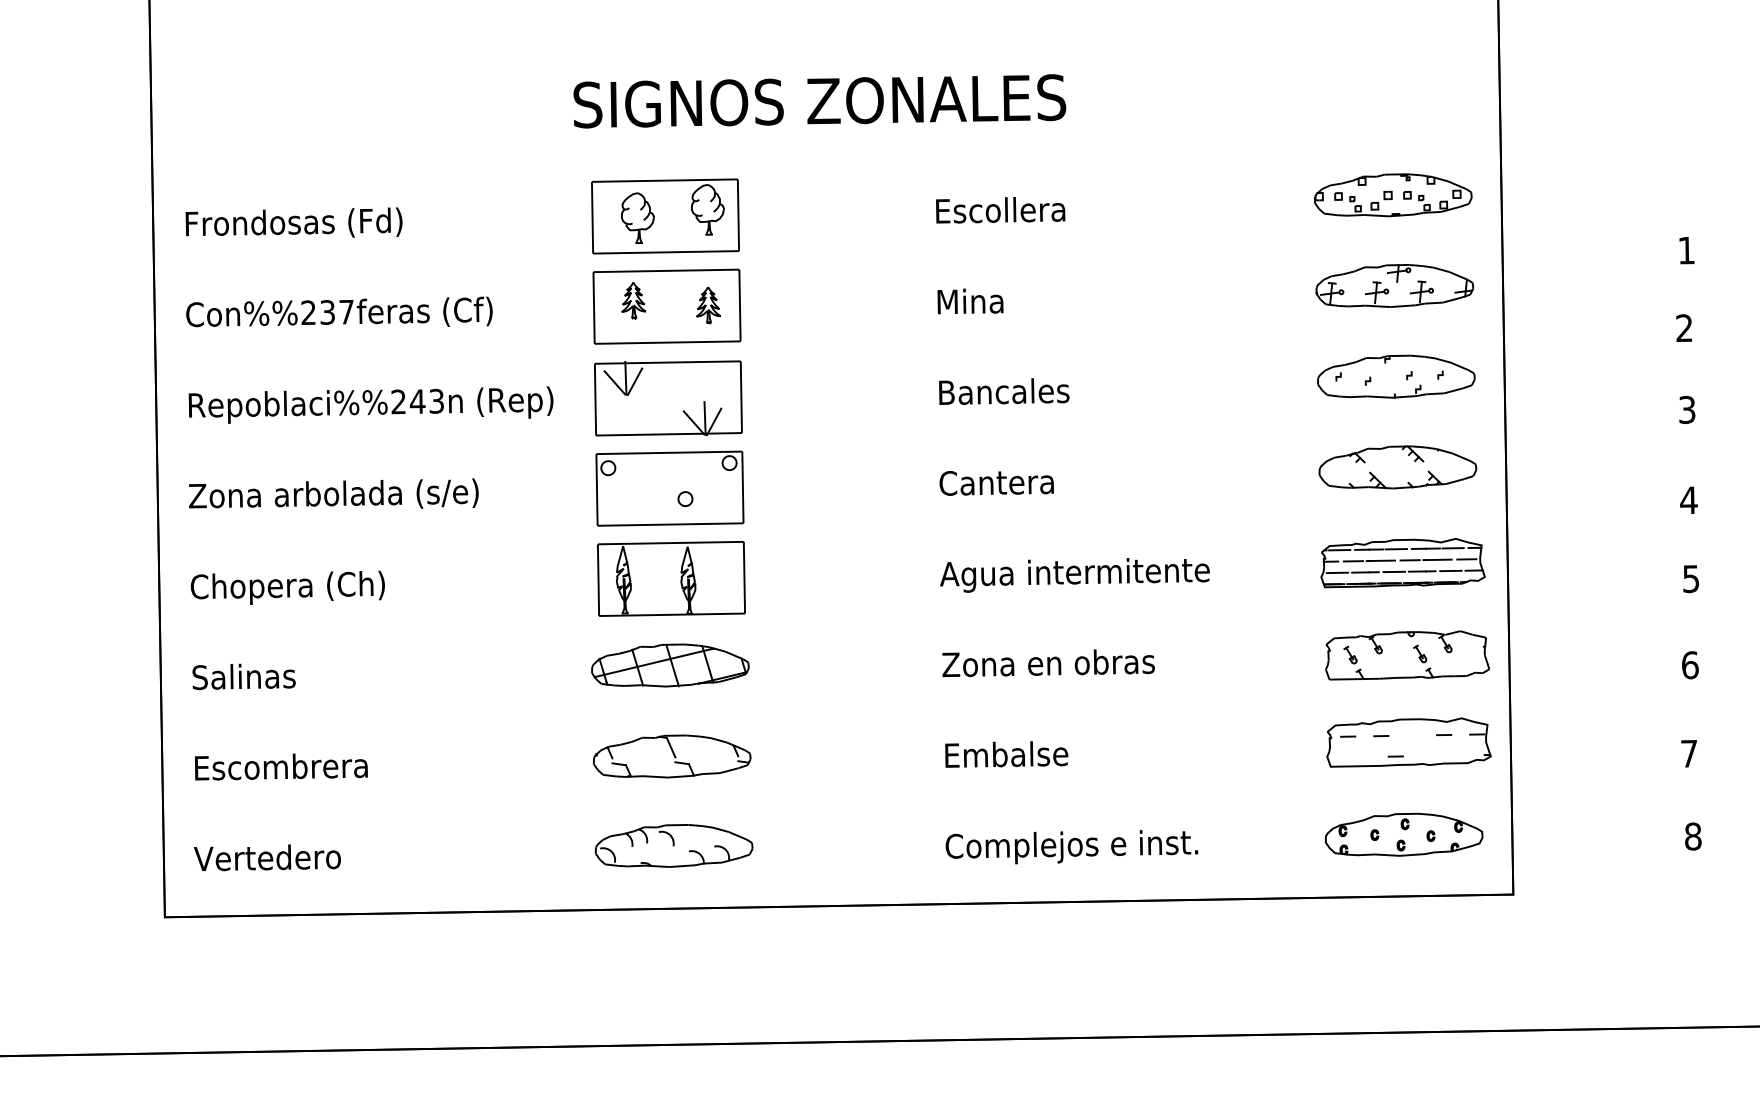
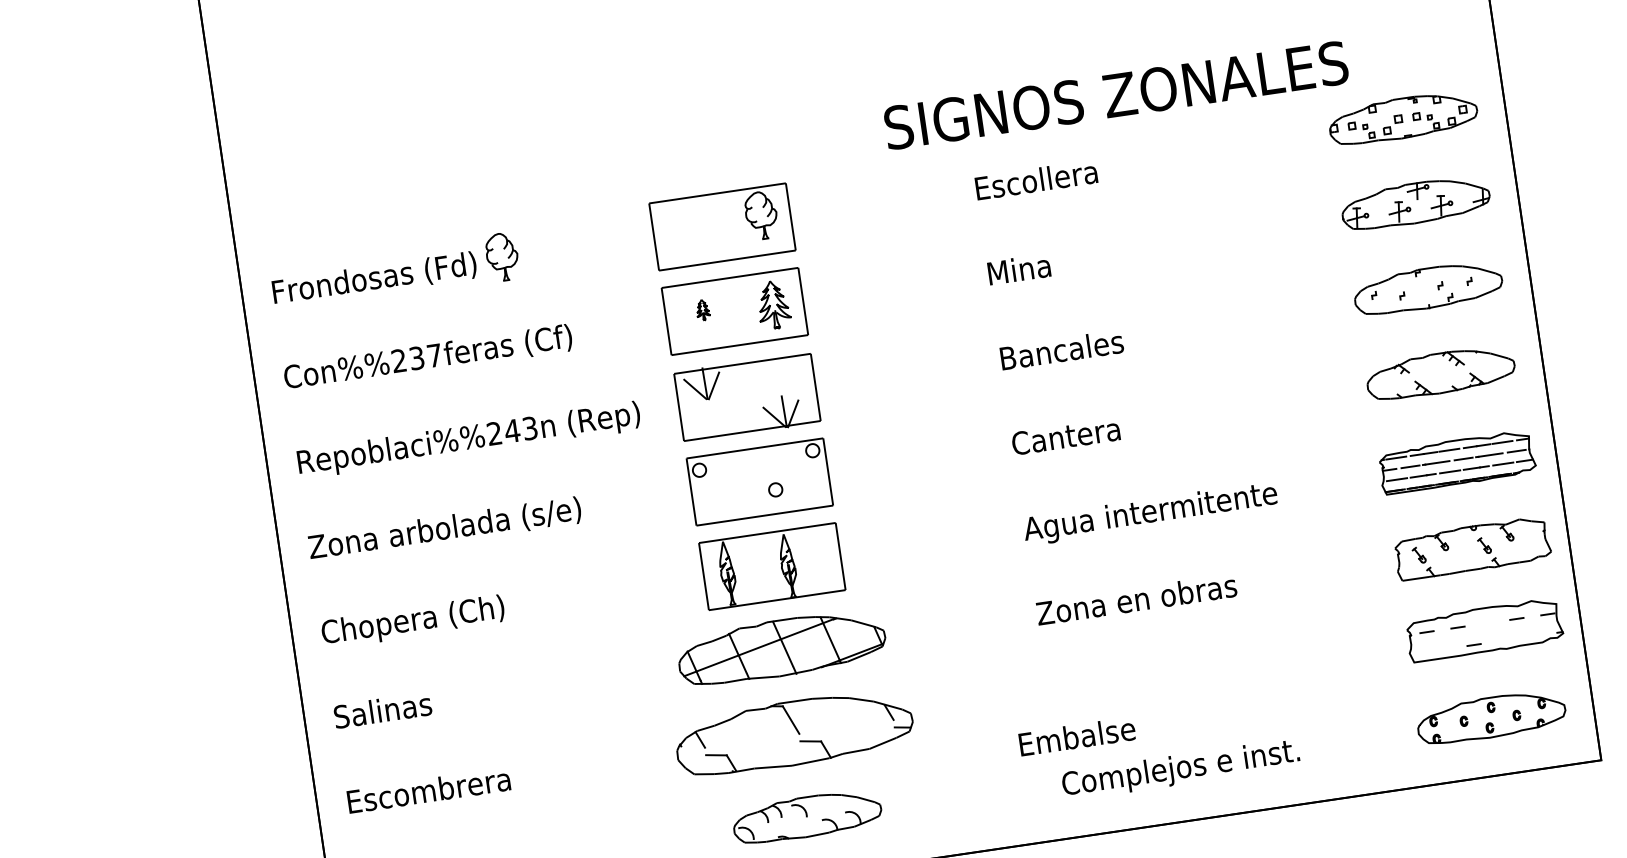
text: (819, 101) -> (1116, 95), moved
part: (637, 217) -> (501, 256), moved
part: (633, 300) -> (702, 309), size x0.6
part: (708, 305) -> (773, 305), size x1.4
part: (670, 665) -> (781, 647), size x1.4
text: (1006, 754) -> (1077, 736), moved
part: (672, 756) -> (794, 733), size x1.6

